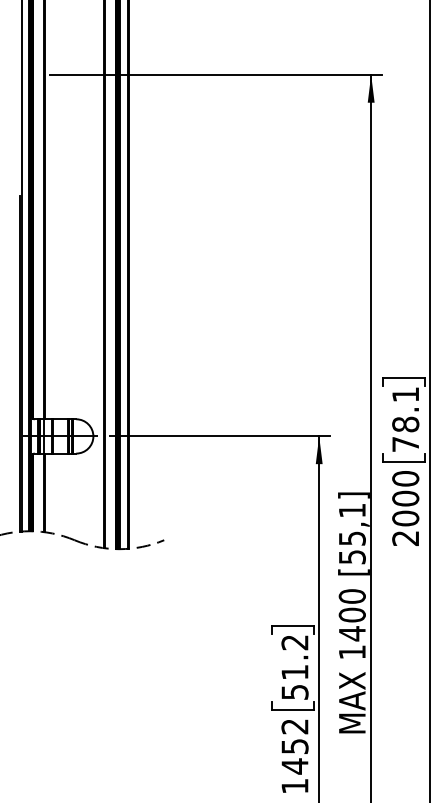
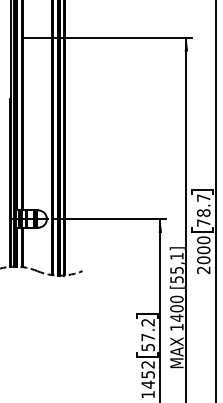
text: (405, 393) -> (203, 197), 78.1 -> 78.7
text: (293, 672) -> (147, 337), 51.2 -> 57.2

